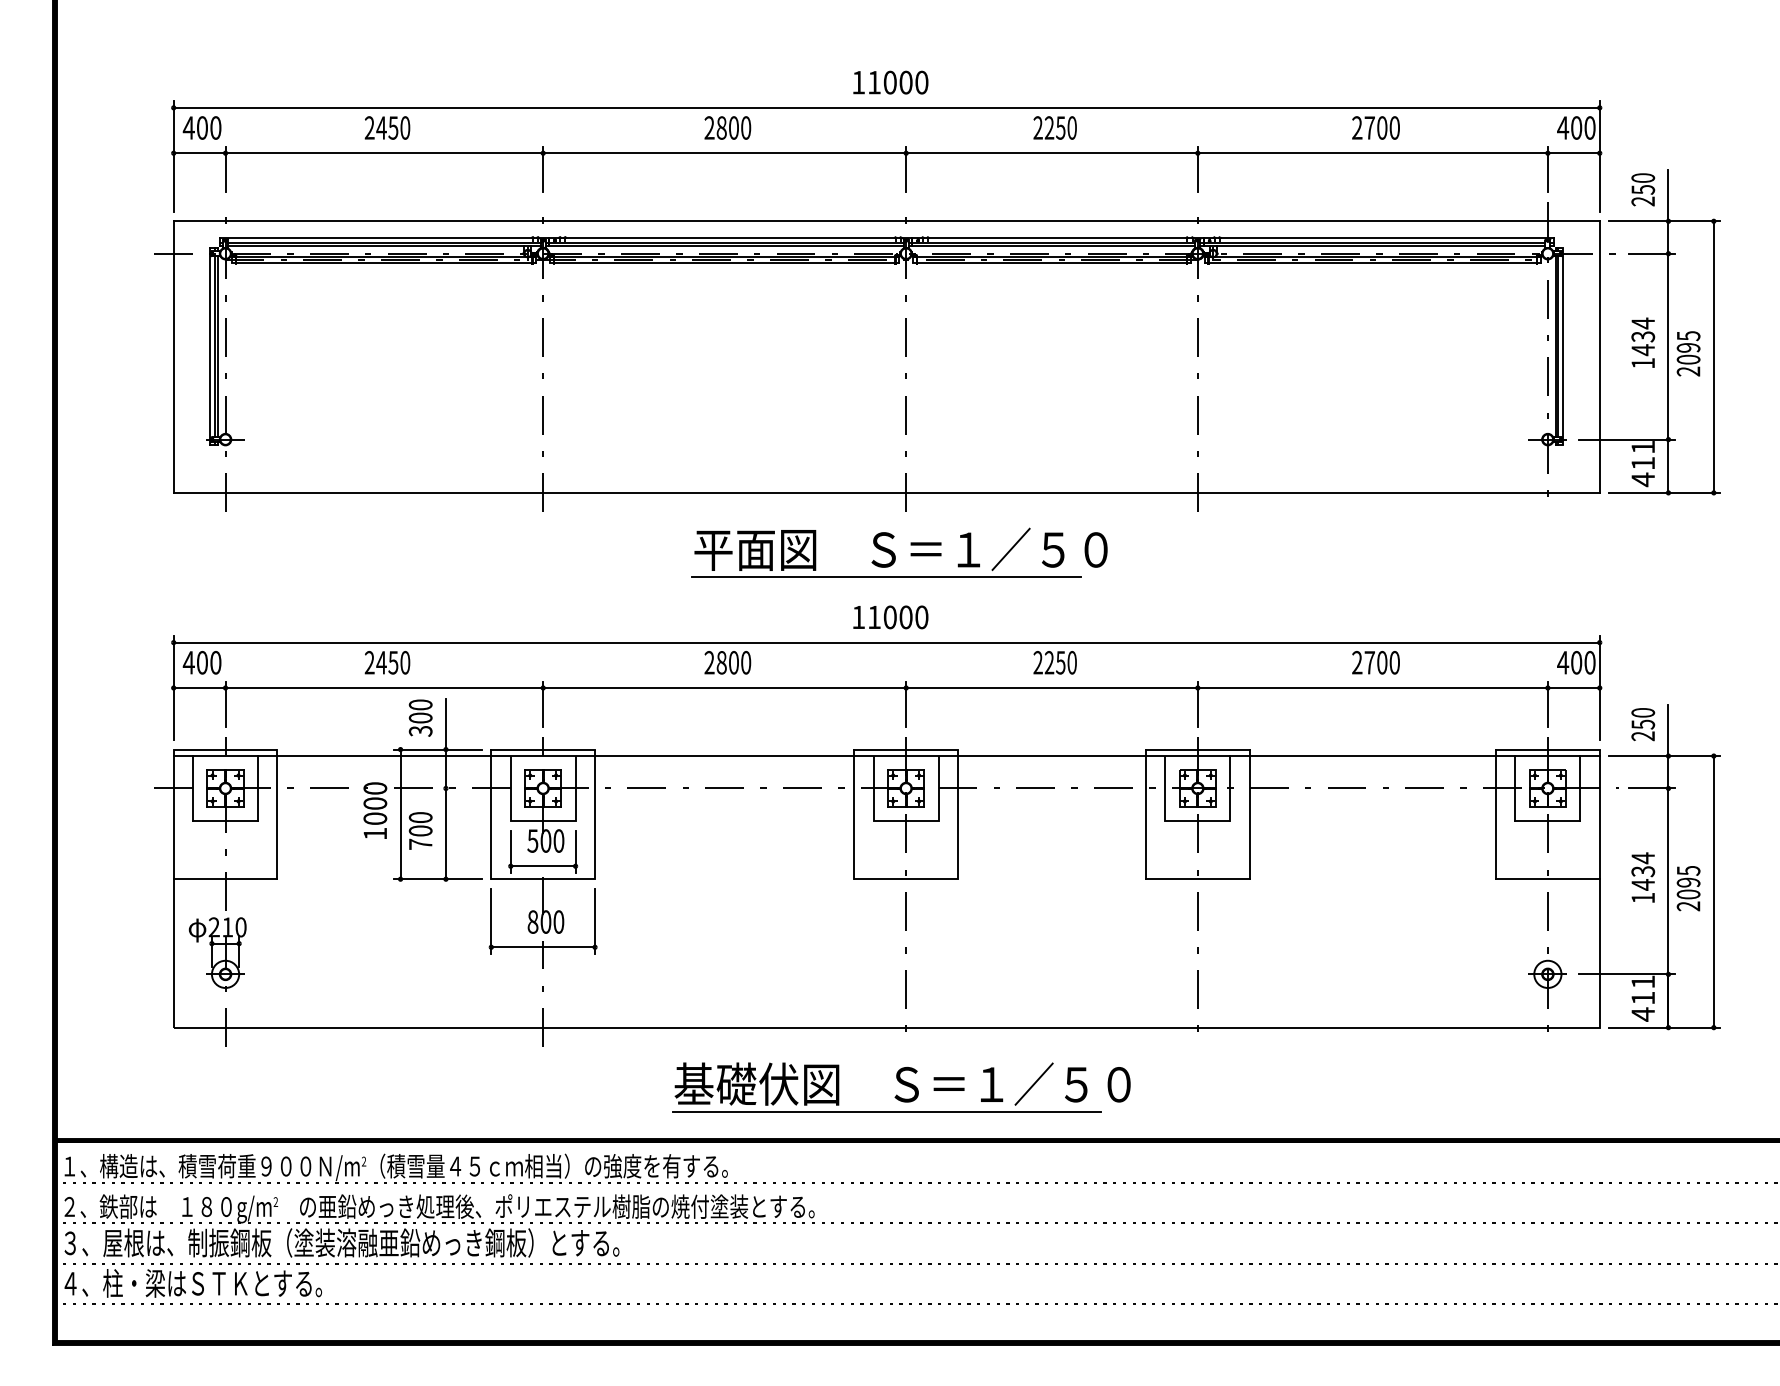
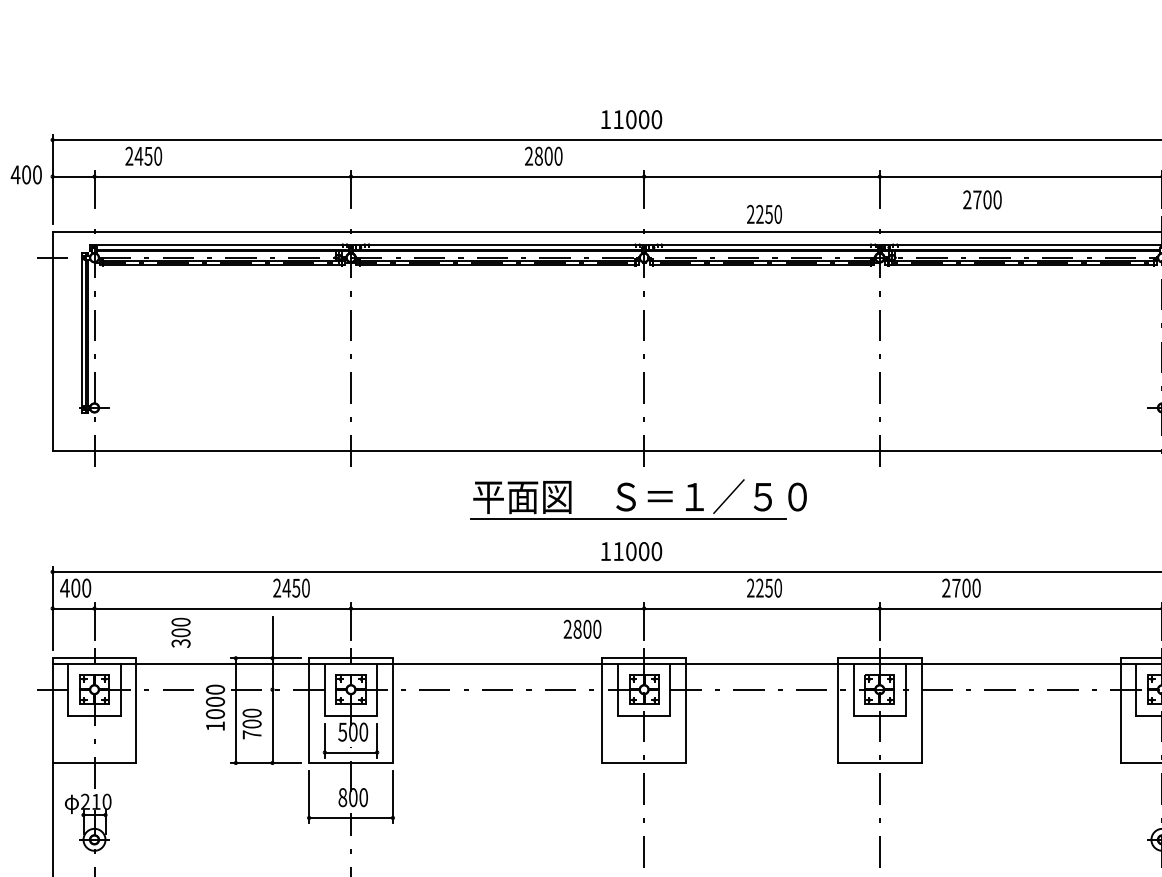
text: (201, 127) -> (25, 174), moved
text: (387, 127) -> (143, 155), moved
text: (727, 127) -> (543, 155), moved
text: (1054, 127) -> (763, 214), moved
text: (1375, 127) -> (982, 199), moved
text: (387, 662) -> (291, 587), moved
text: (727, 662) -> (582, 629), moved
text: (1375, 662) -> (961, 587), moved
text: (420, 717) -> (180, 632), moved

